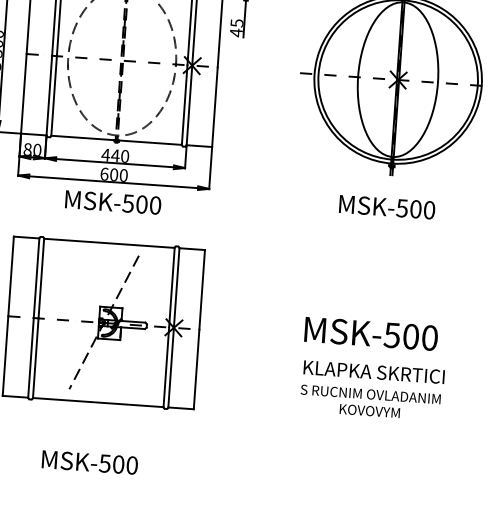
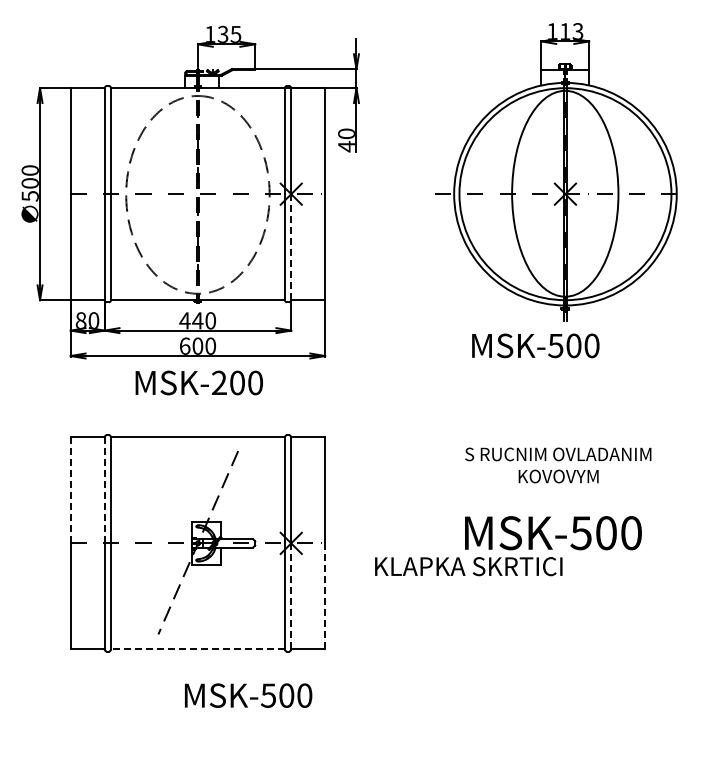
text: (236, 22) -> (346, 133), 45 -> 40
line: (189, 105) -> (291, 247), solid -> dashed
text: (127, 203) -> (218, 382), MSK-500 -> MSK-200
text: (387, 207) -> (535, 345), moved
line: (10, 275) -> (70, 489), solid -> dashed
line: (36, 277) -> (104, 489), solid -> dashed
line: (171, 367) -> (291, 596), solid -> dashed
line: (196, 369) -> (325, 596), solid -> dashed
text: (373, 372) -> (468, 566), moved
line: (97, 402) -> (197, 649), solid -> dashed
text: (370, 402) -> (558, 465), moved
text: (89, 462) -> (248, 695), moved

